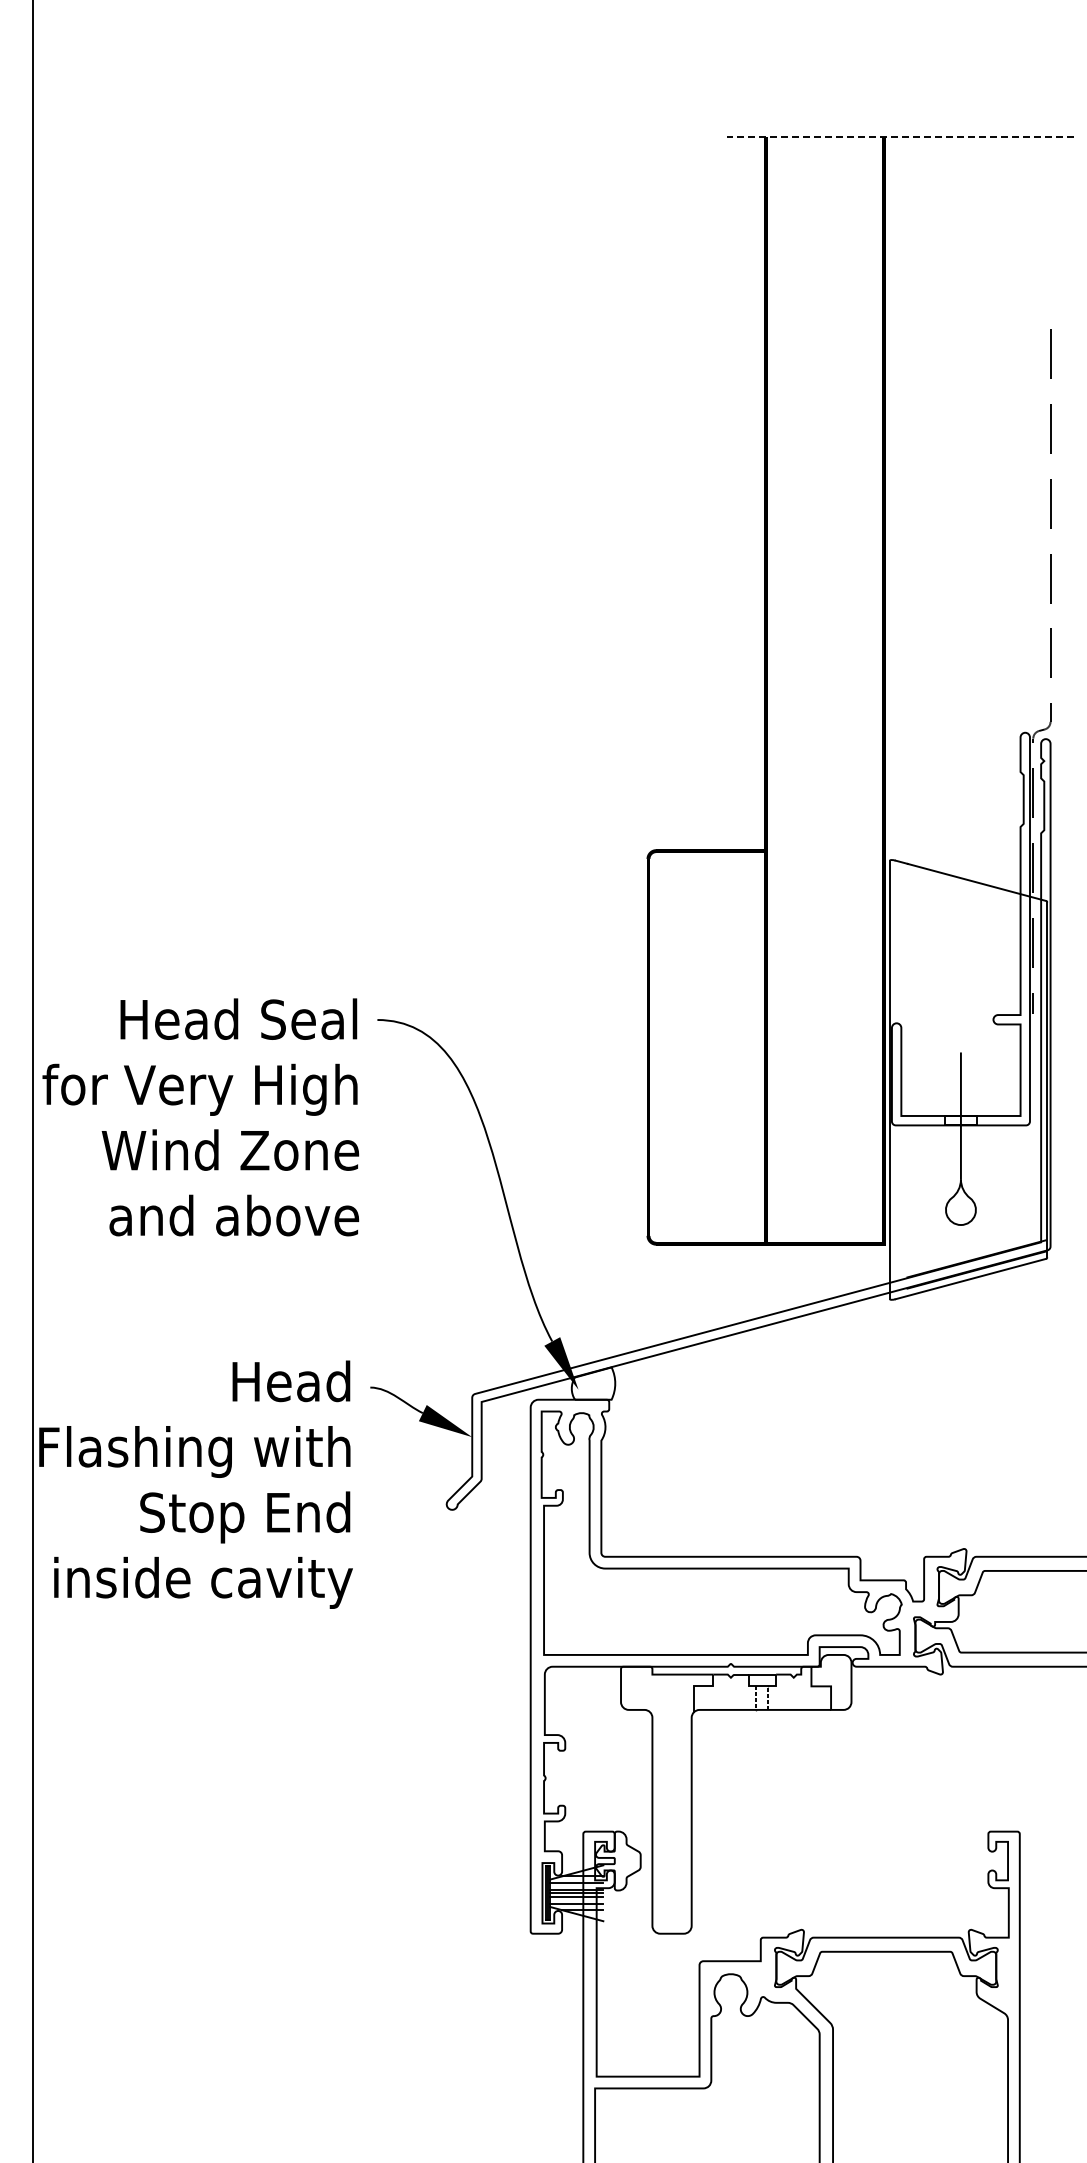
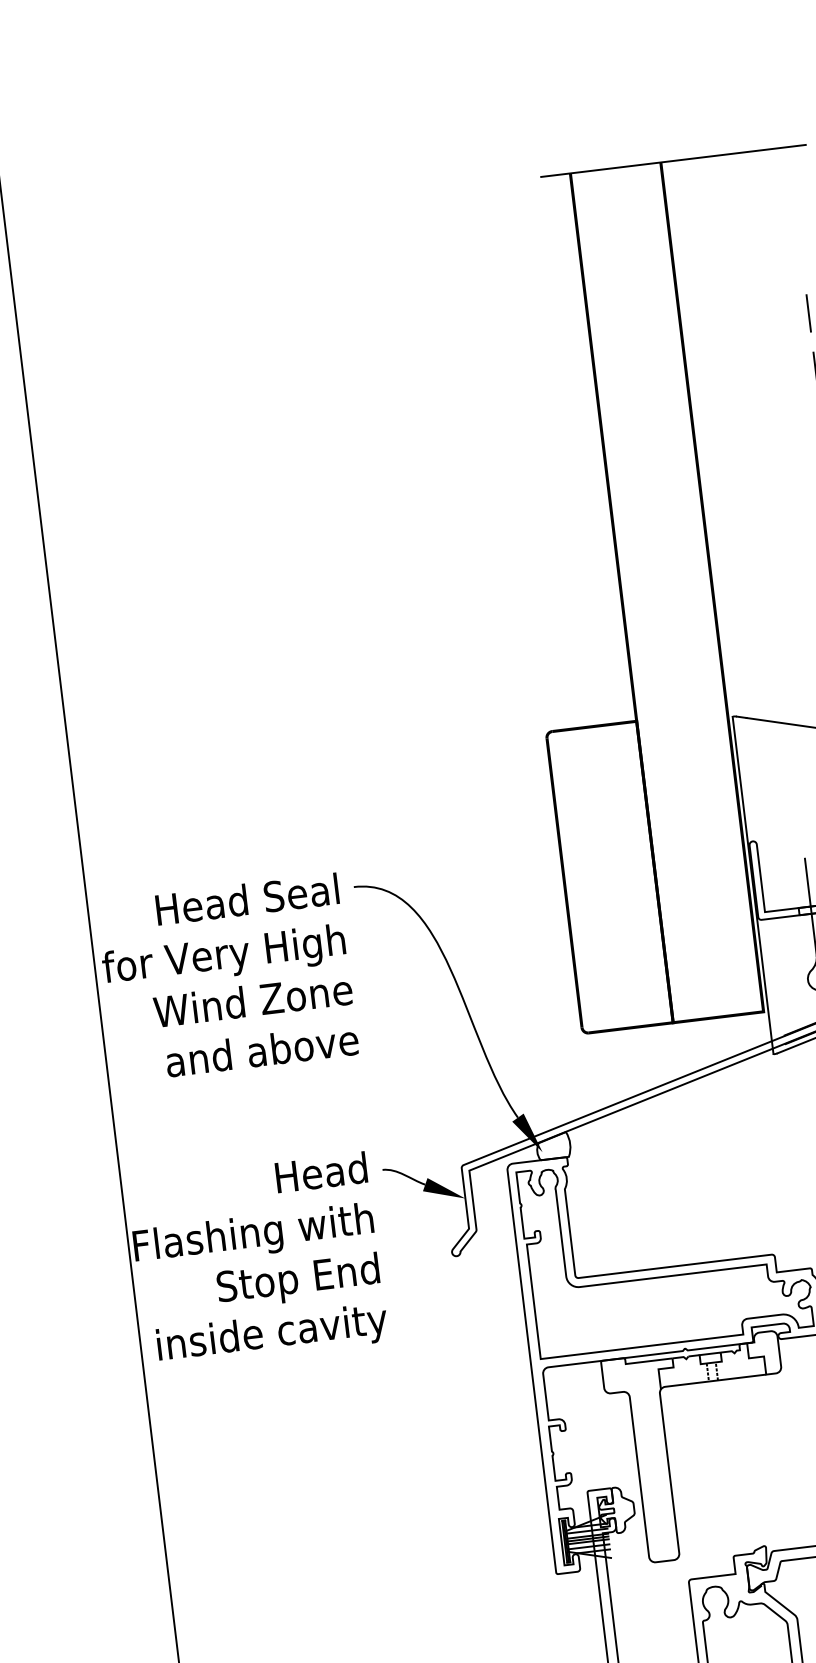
line: (900, 137) -> (673, 161), dashed -> solid

